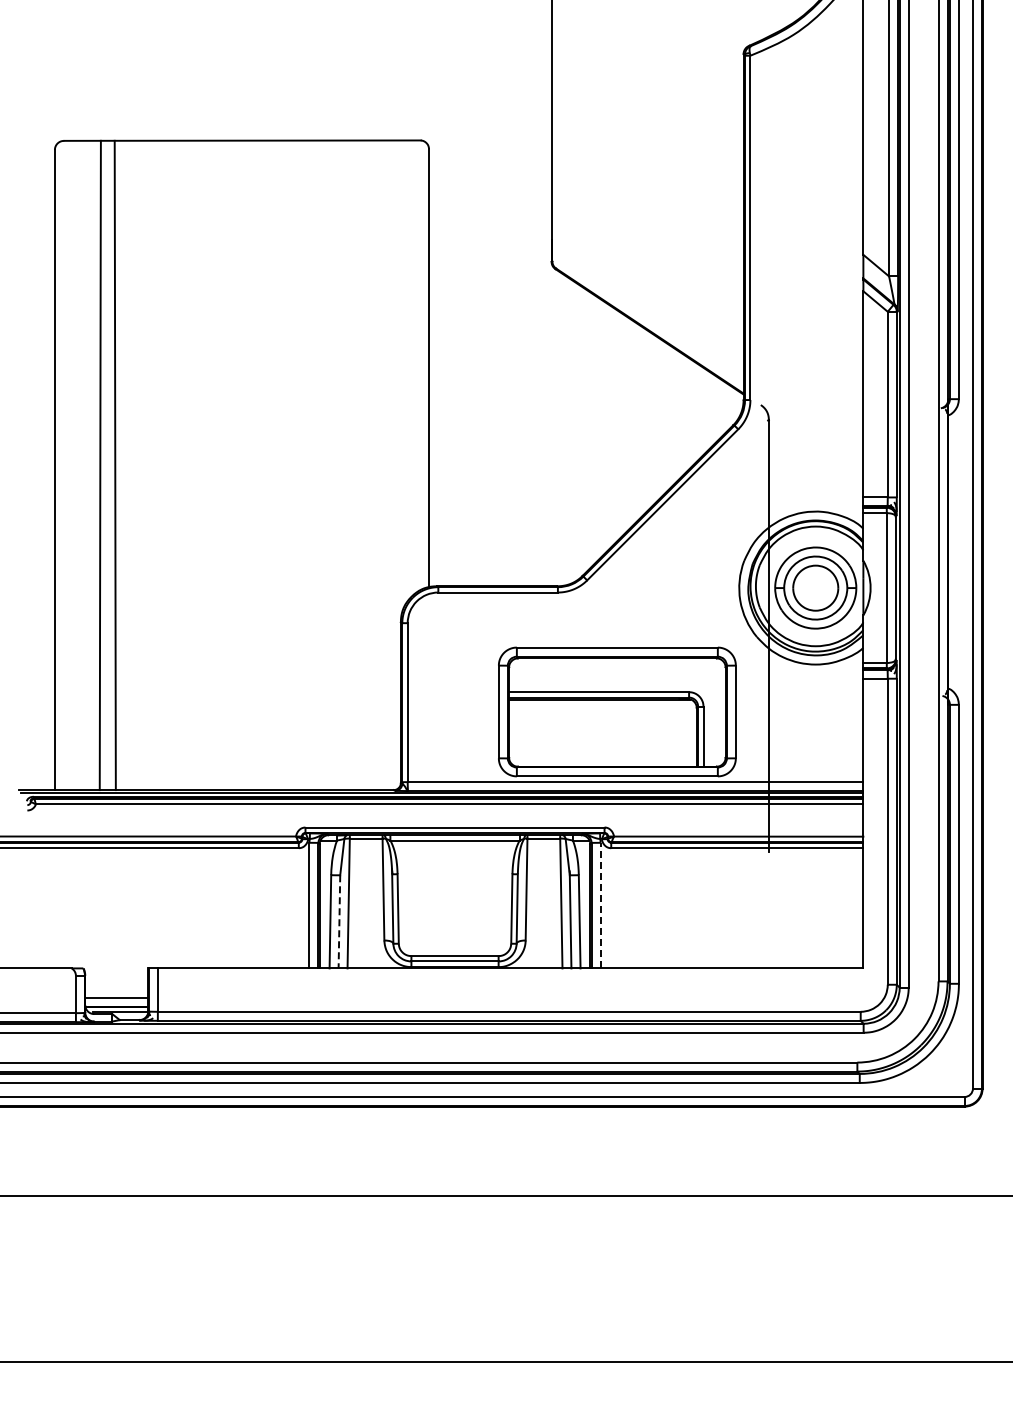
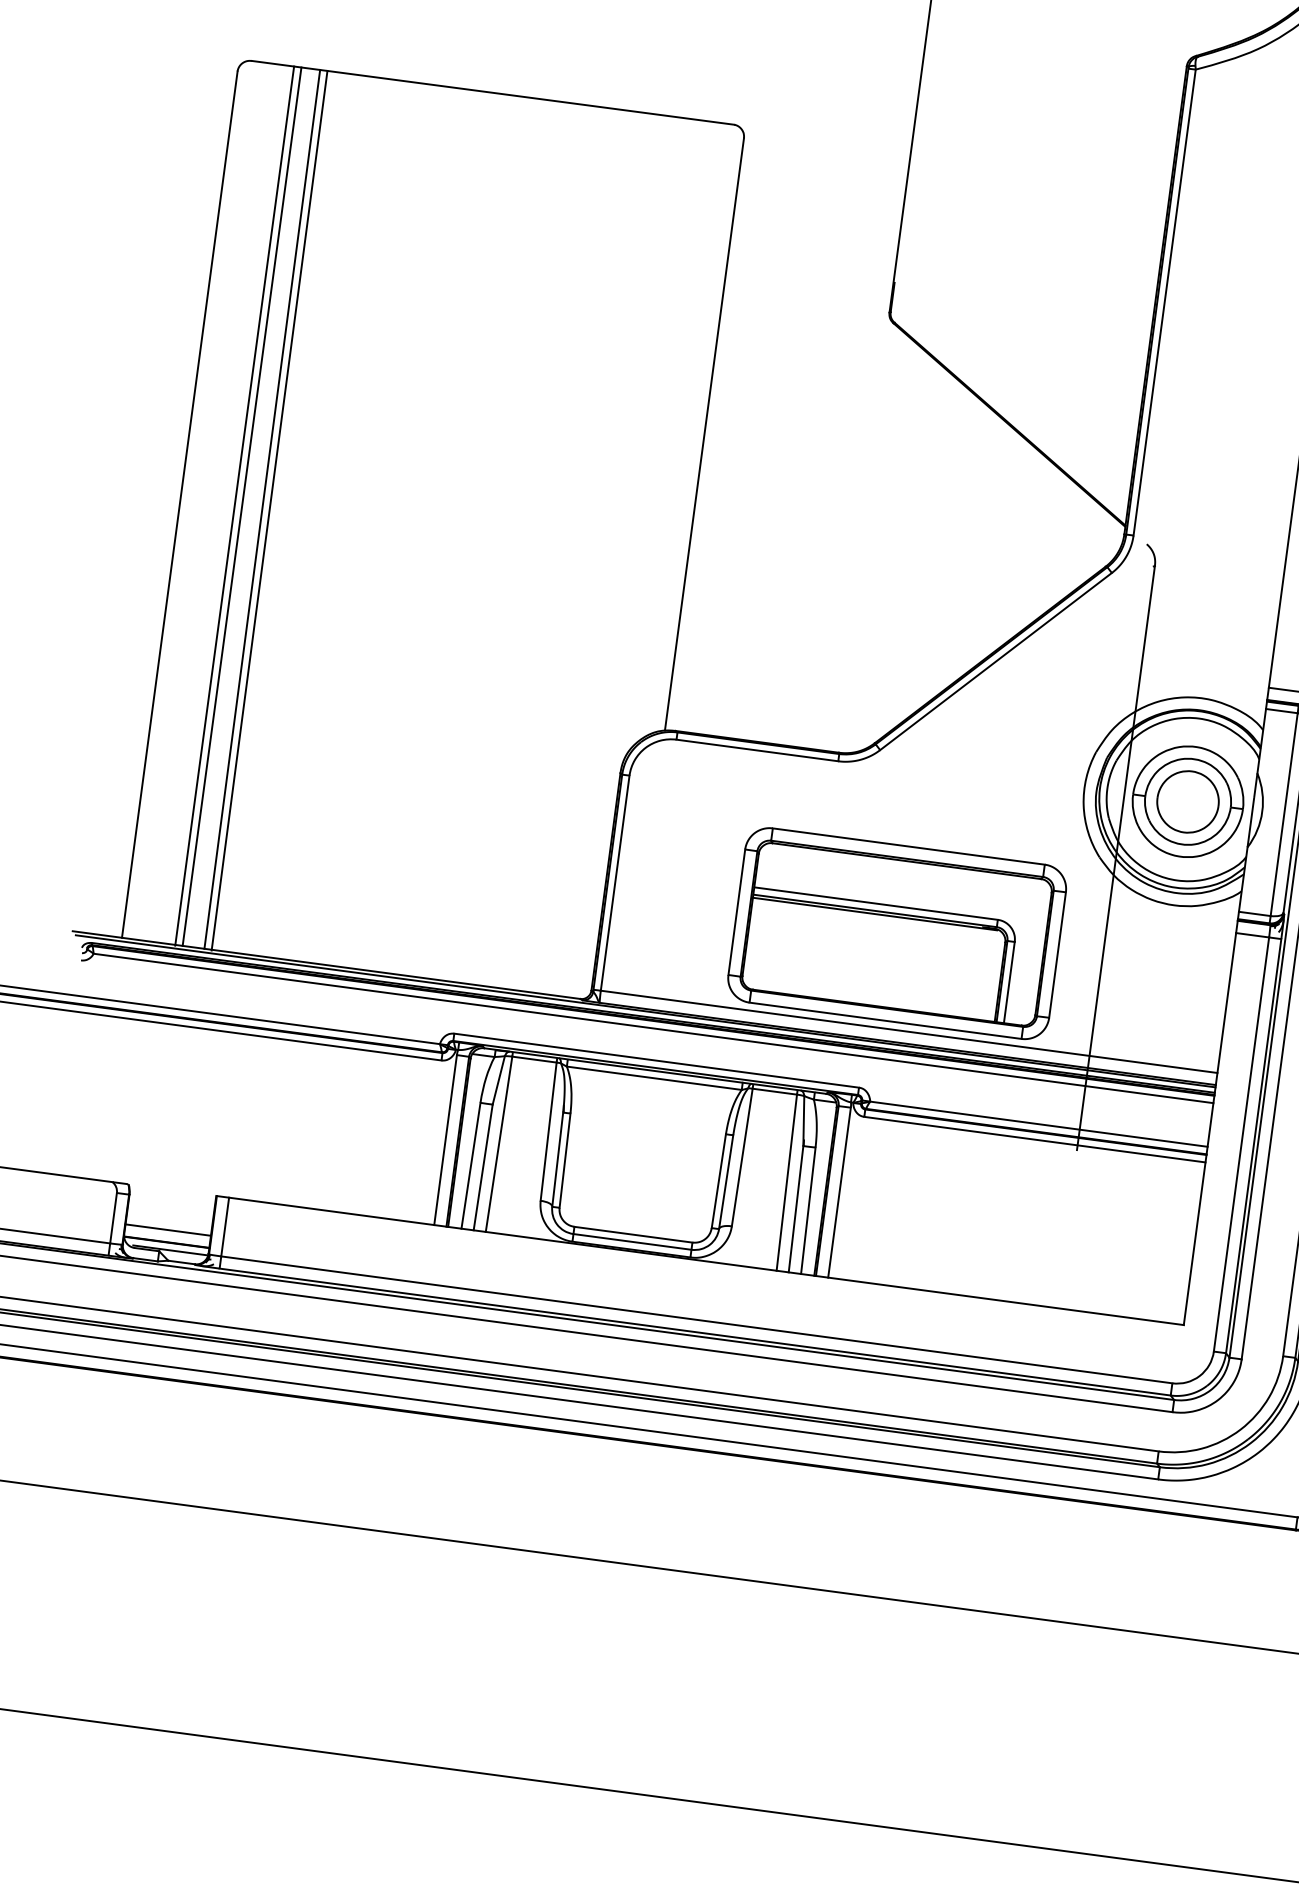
line: (94, 465) -> (234, 505), added
line: (120, 465) -> (269, 510), added
line: (600, 905) -> (839, 1192), dashed -> solid
line: (339, 921) -> (483, 1166), dashed -> solid

